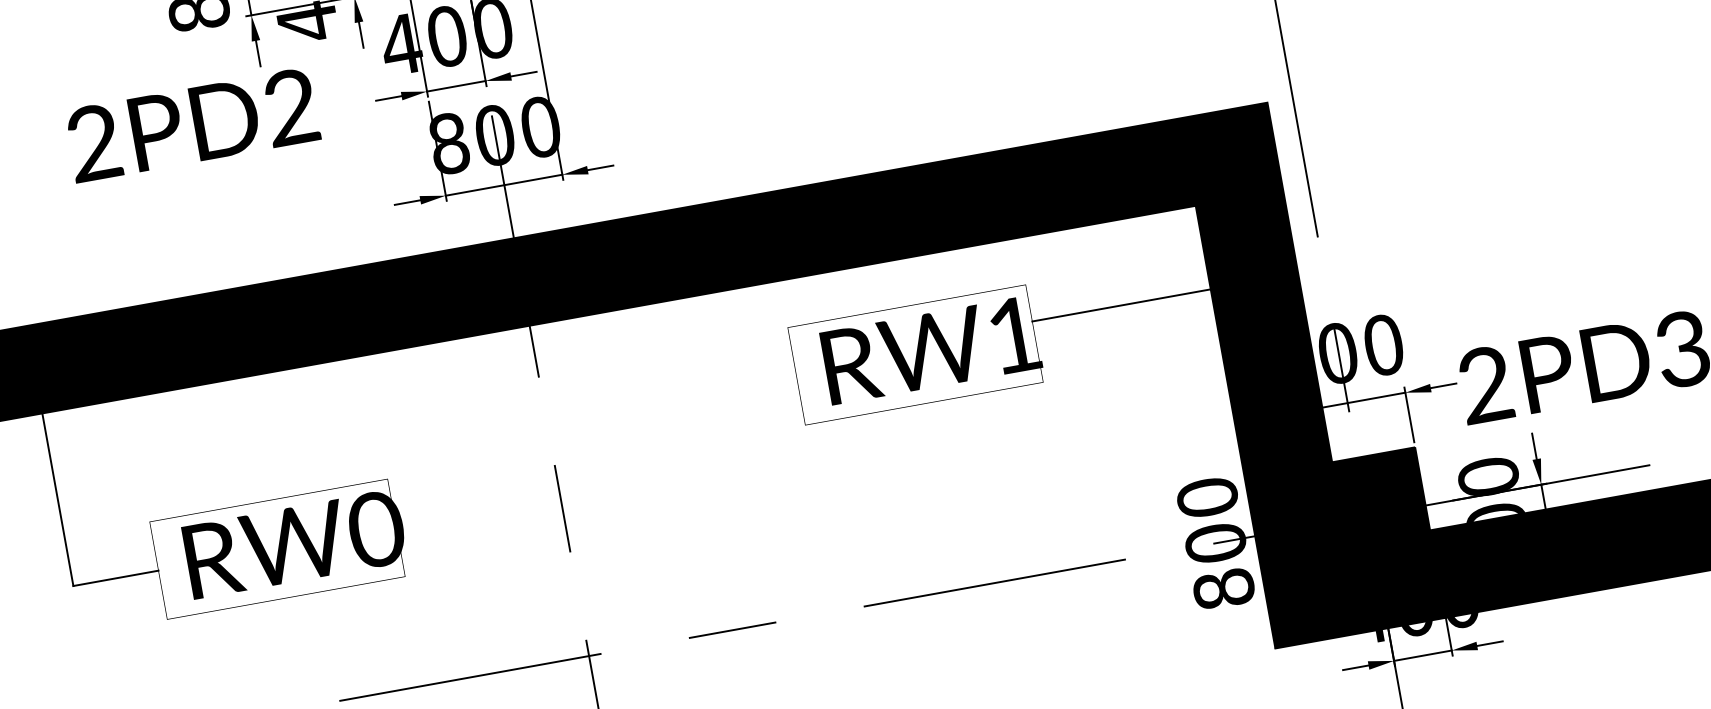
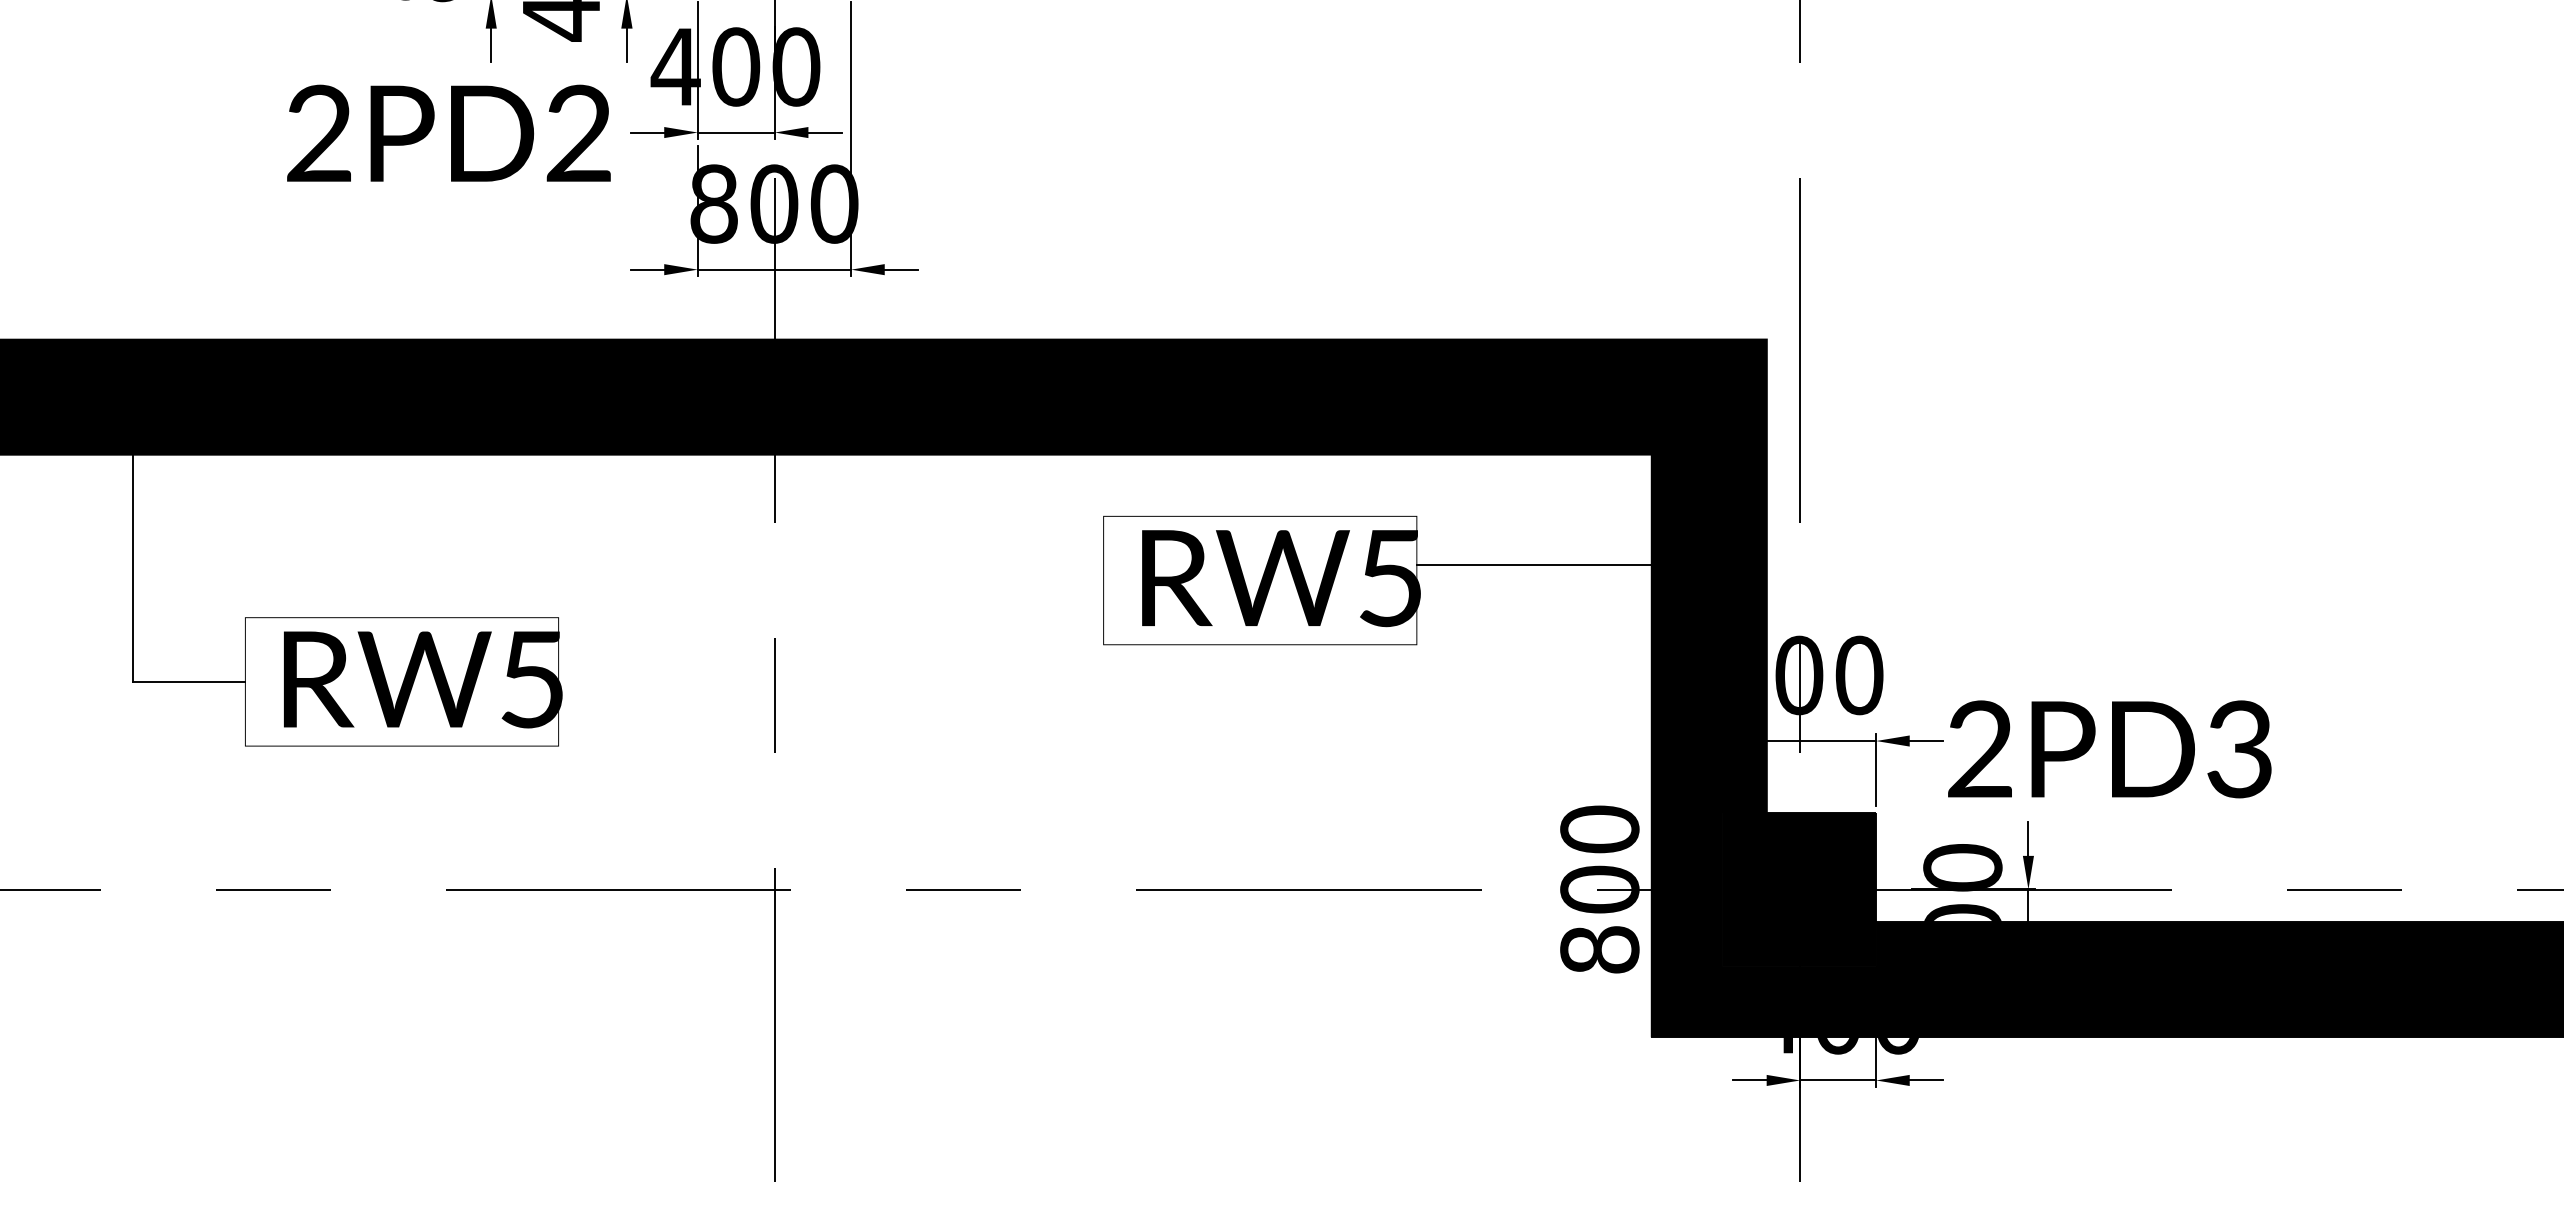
text: (192, 124) -> (448, 132), moved
text: (1014, 335) -> (1390, 578), RW1 -> RW5
text: (376, 529) -> (532, 679), RW0 -> RW5

